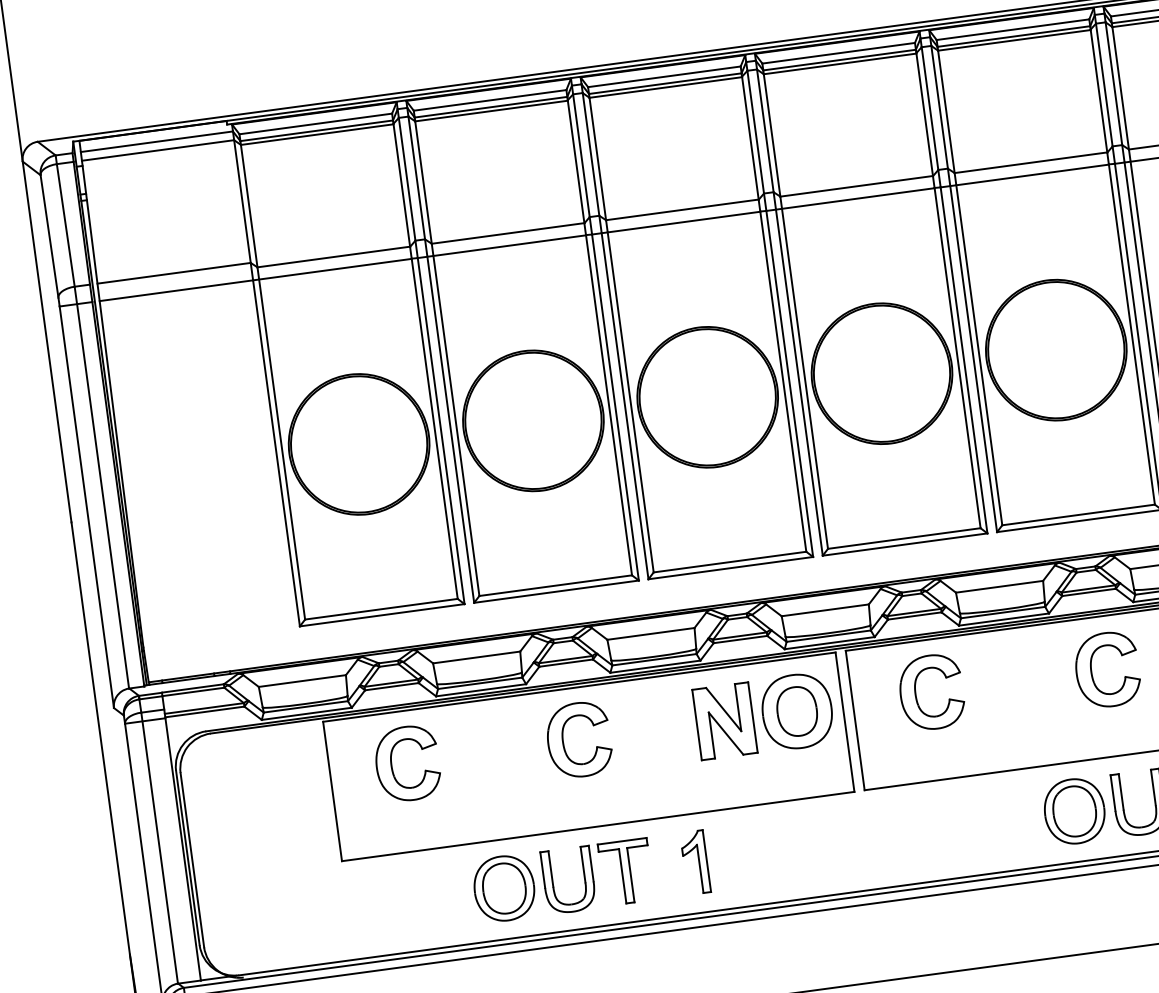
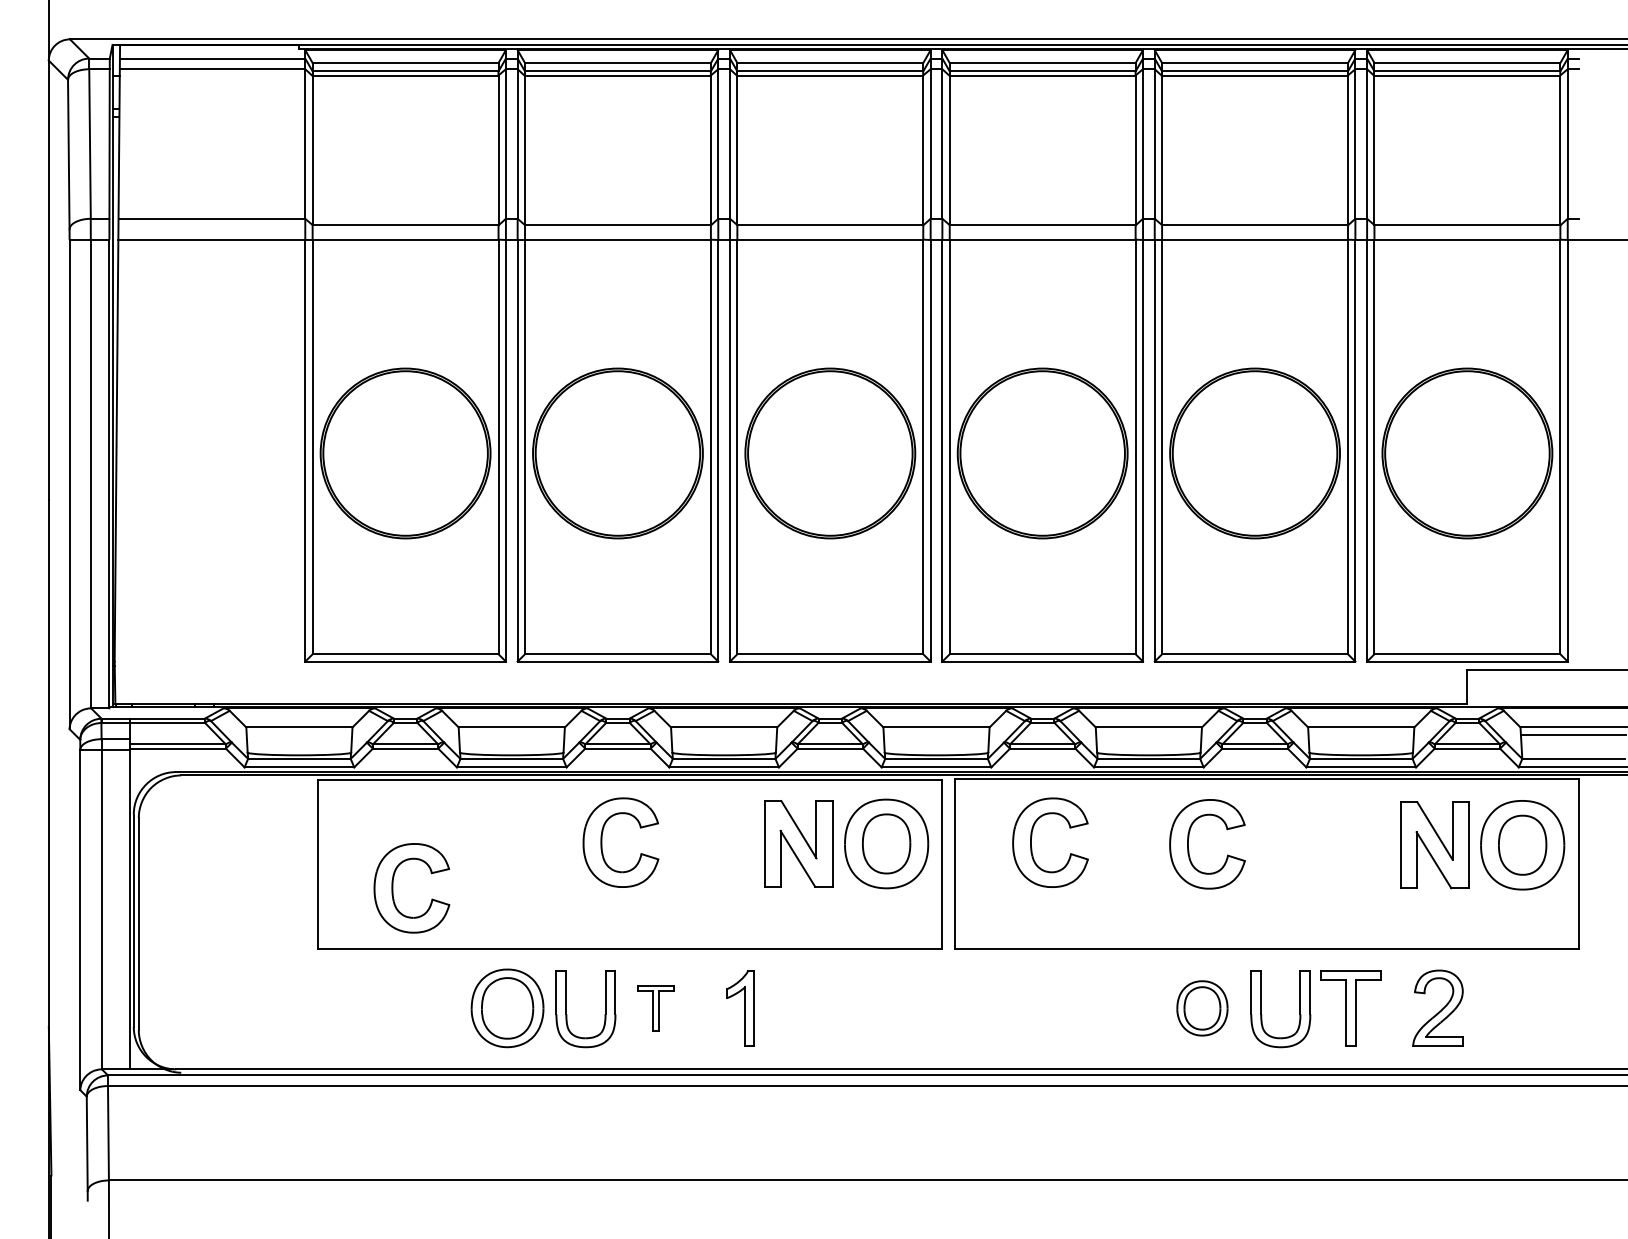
part: (1092, 667) -> (1189, 838), moved
part: (392, 765) -> (393, 888), moved
part: (1074, 811) -> (1202, 1008), size x0.7
part: (625, 872) -> (655, 1008), size x0.6

